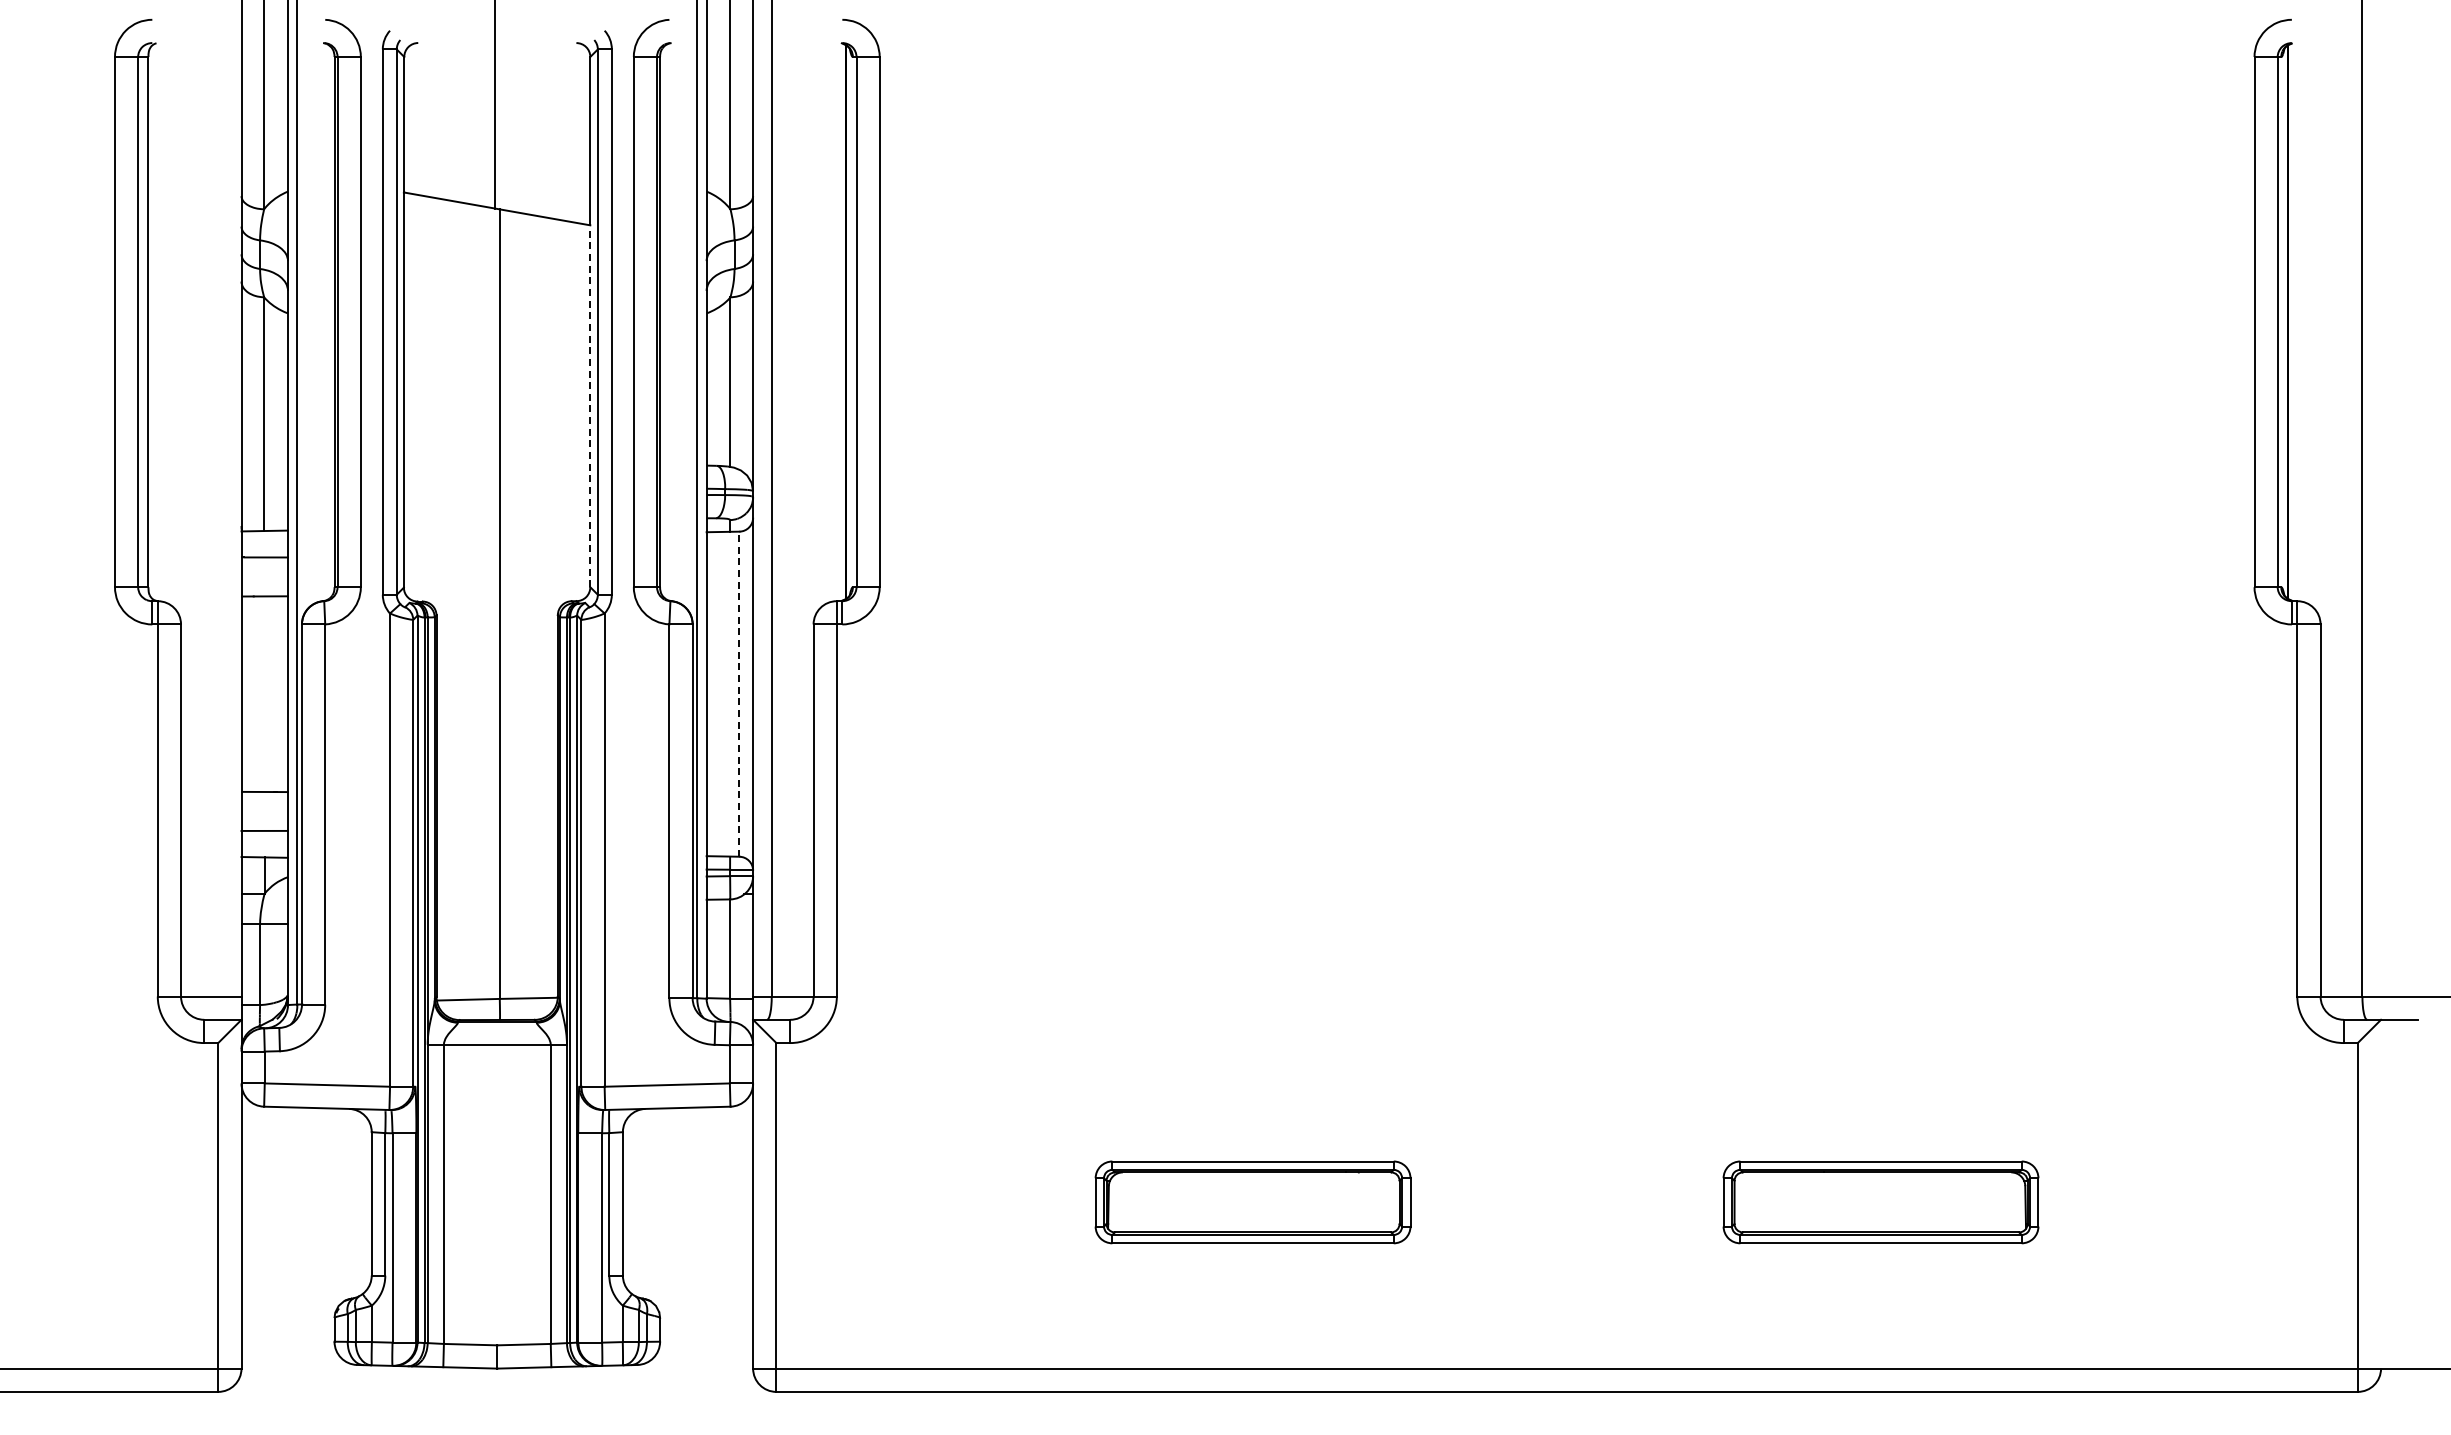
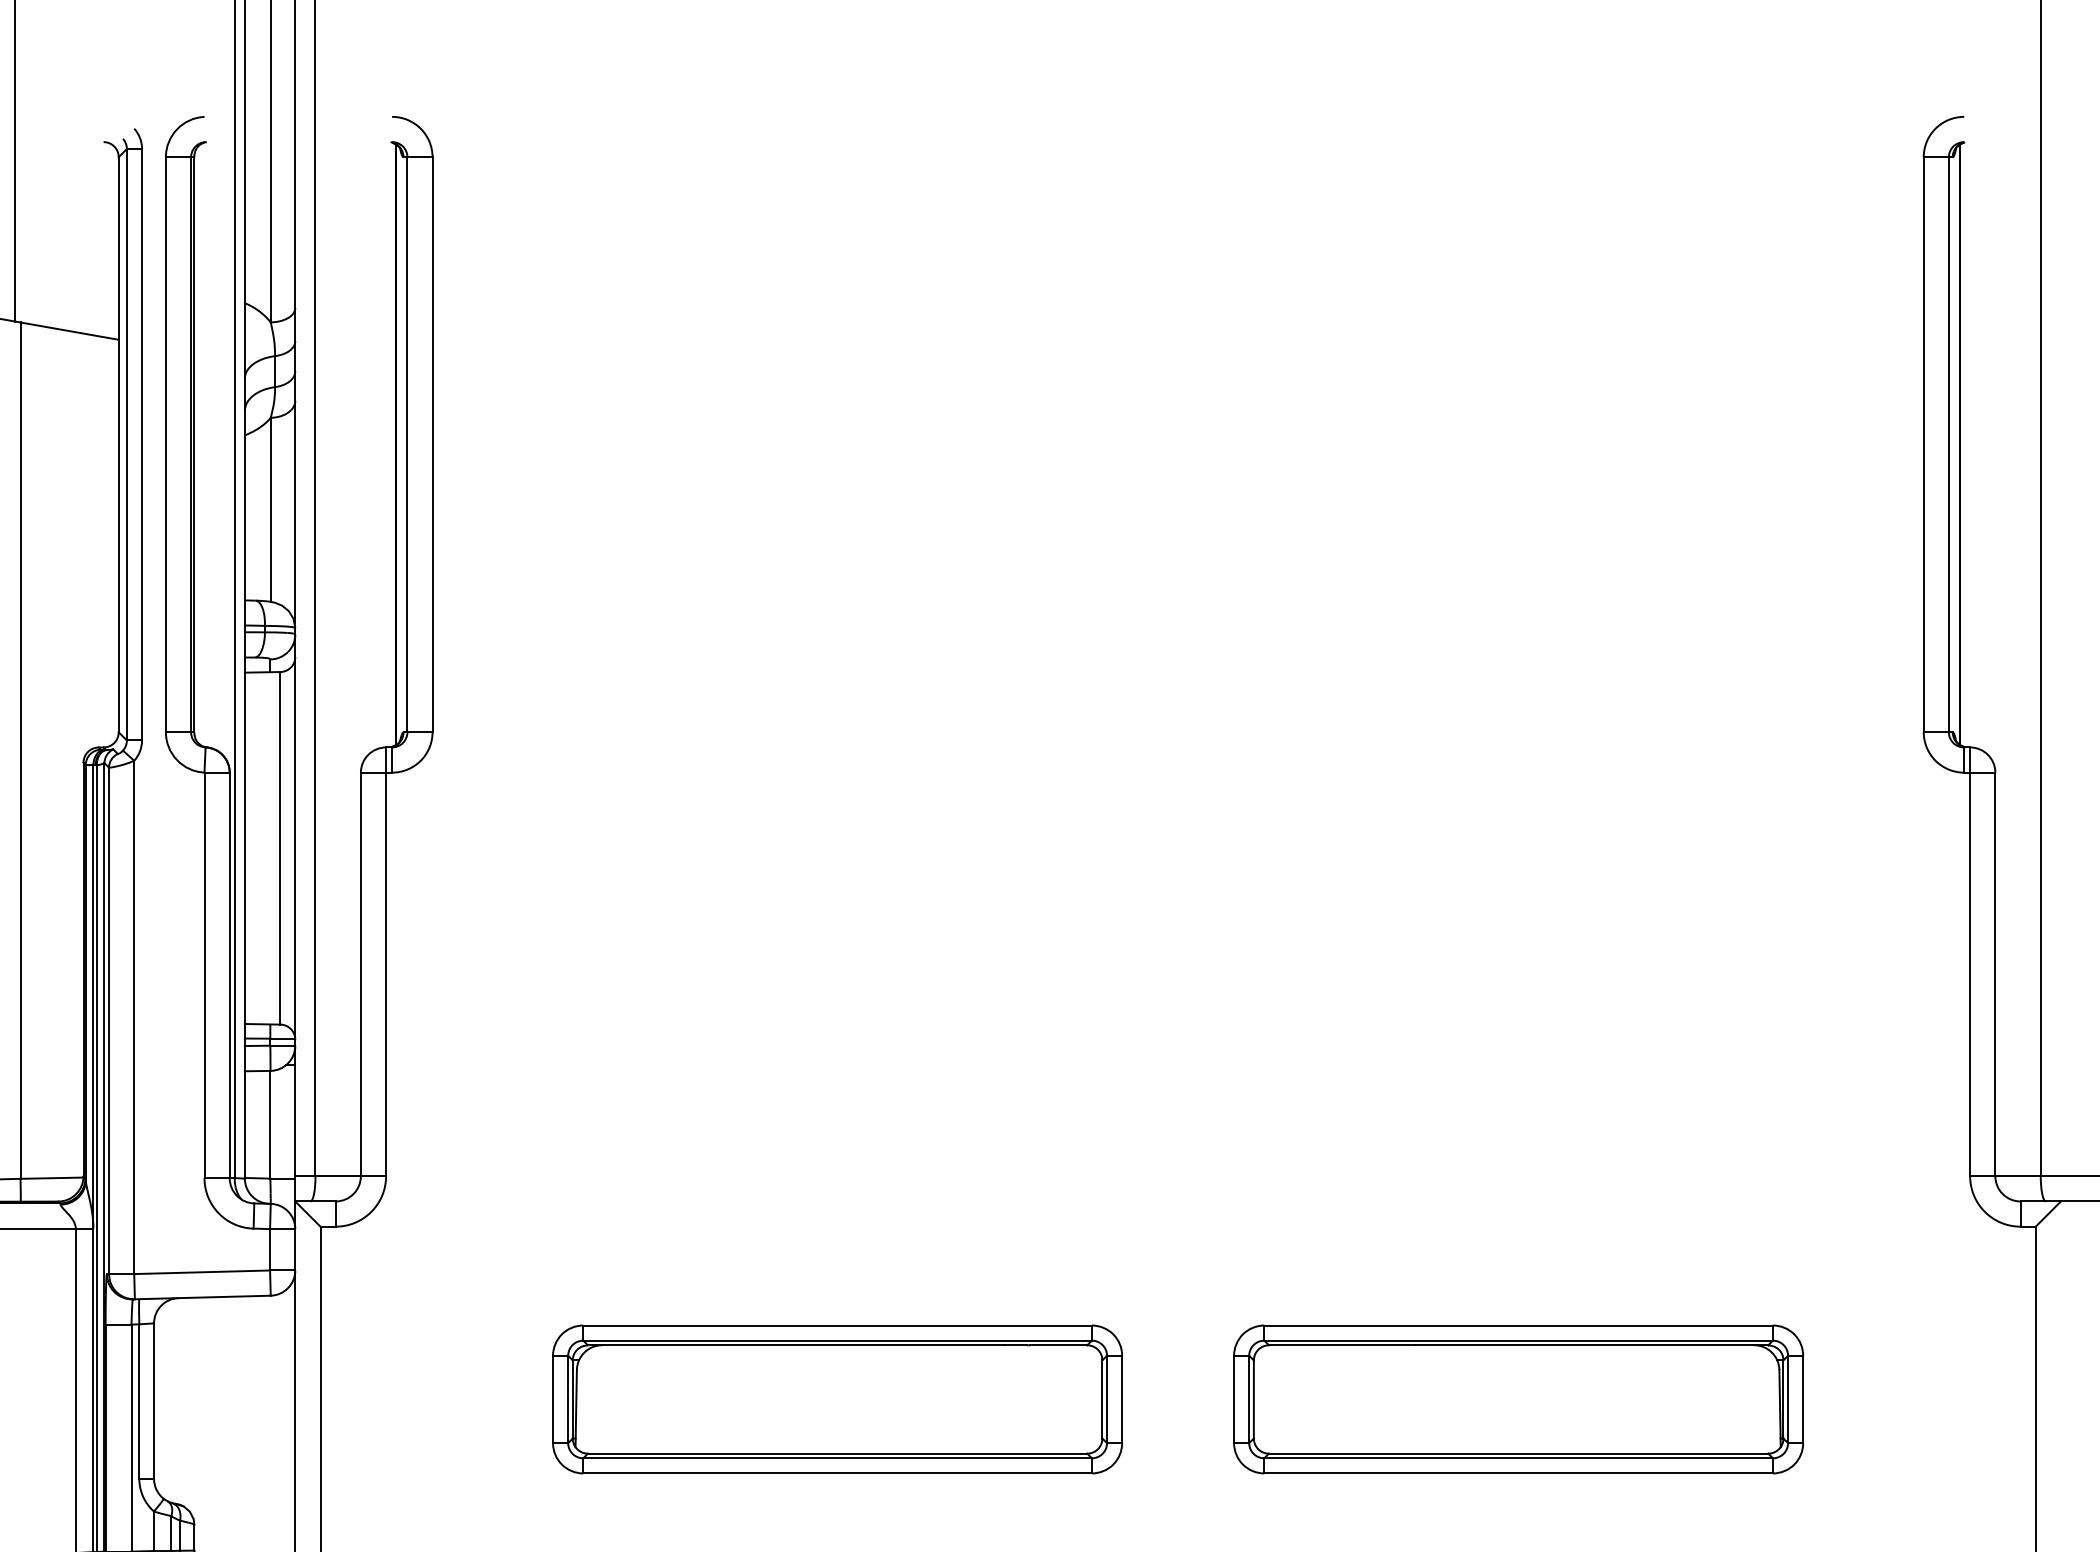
line: (590, 406) -> (118, 536), dashed -> solid
line: (739, 694) -> (280, 848), dashed -> solid
part: (1252, 1202) -> (836, 1399), size x1.67
part: (1880, 1202) -> (1518, 1399), size x1.67

